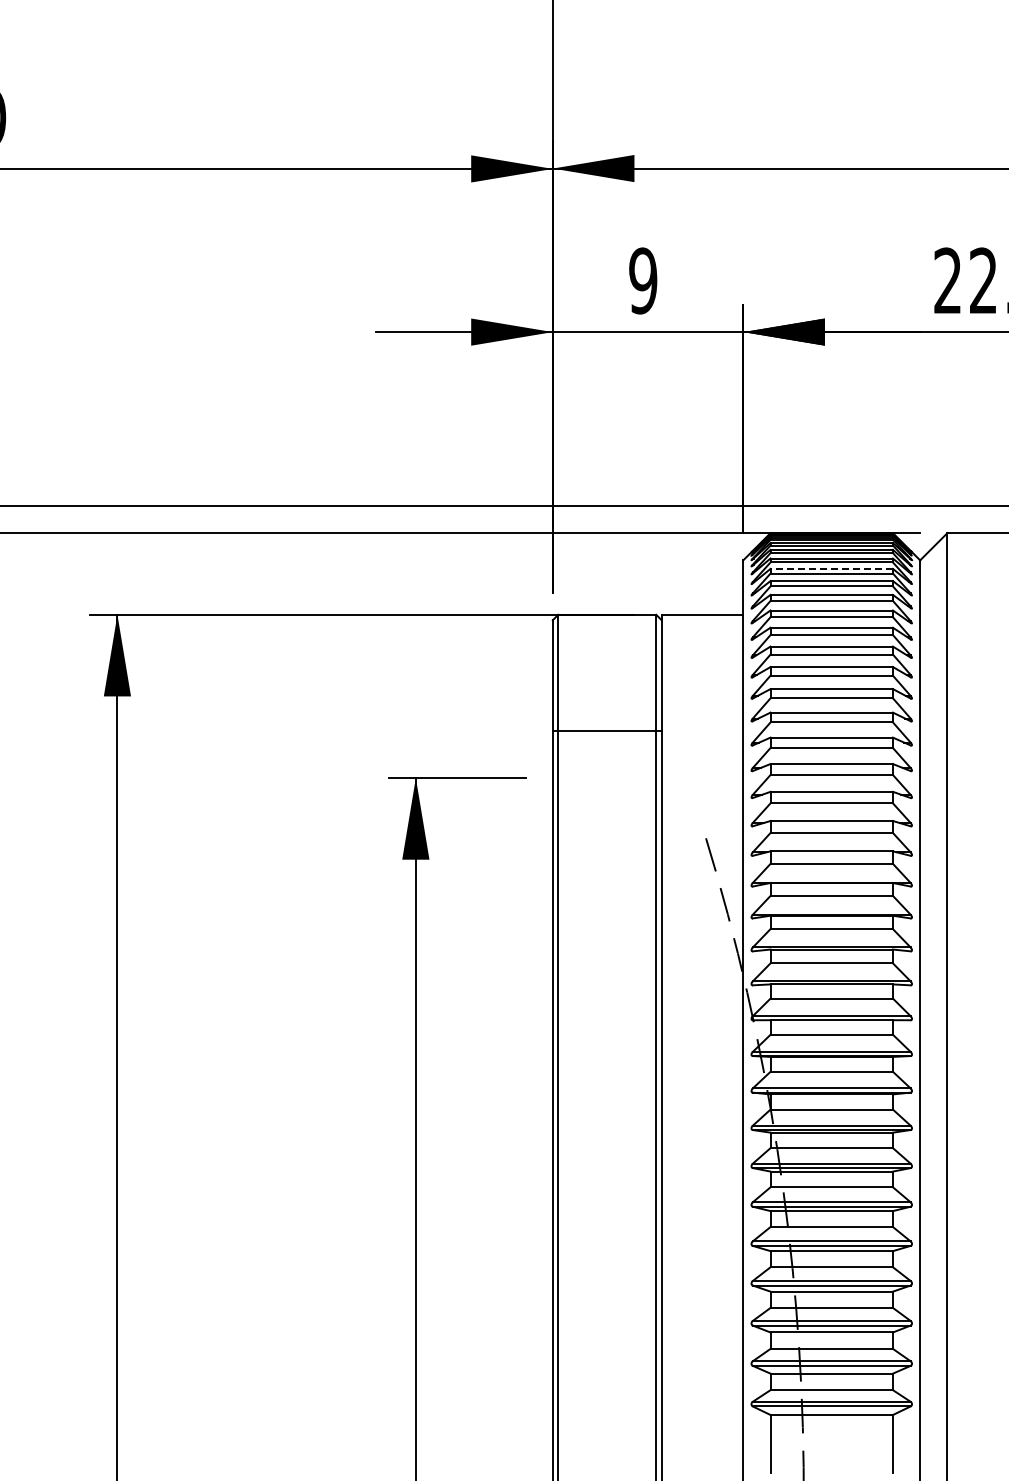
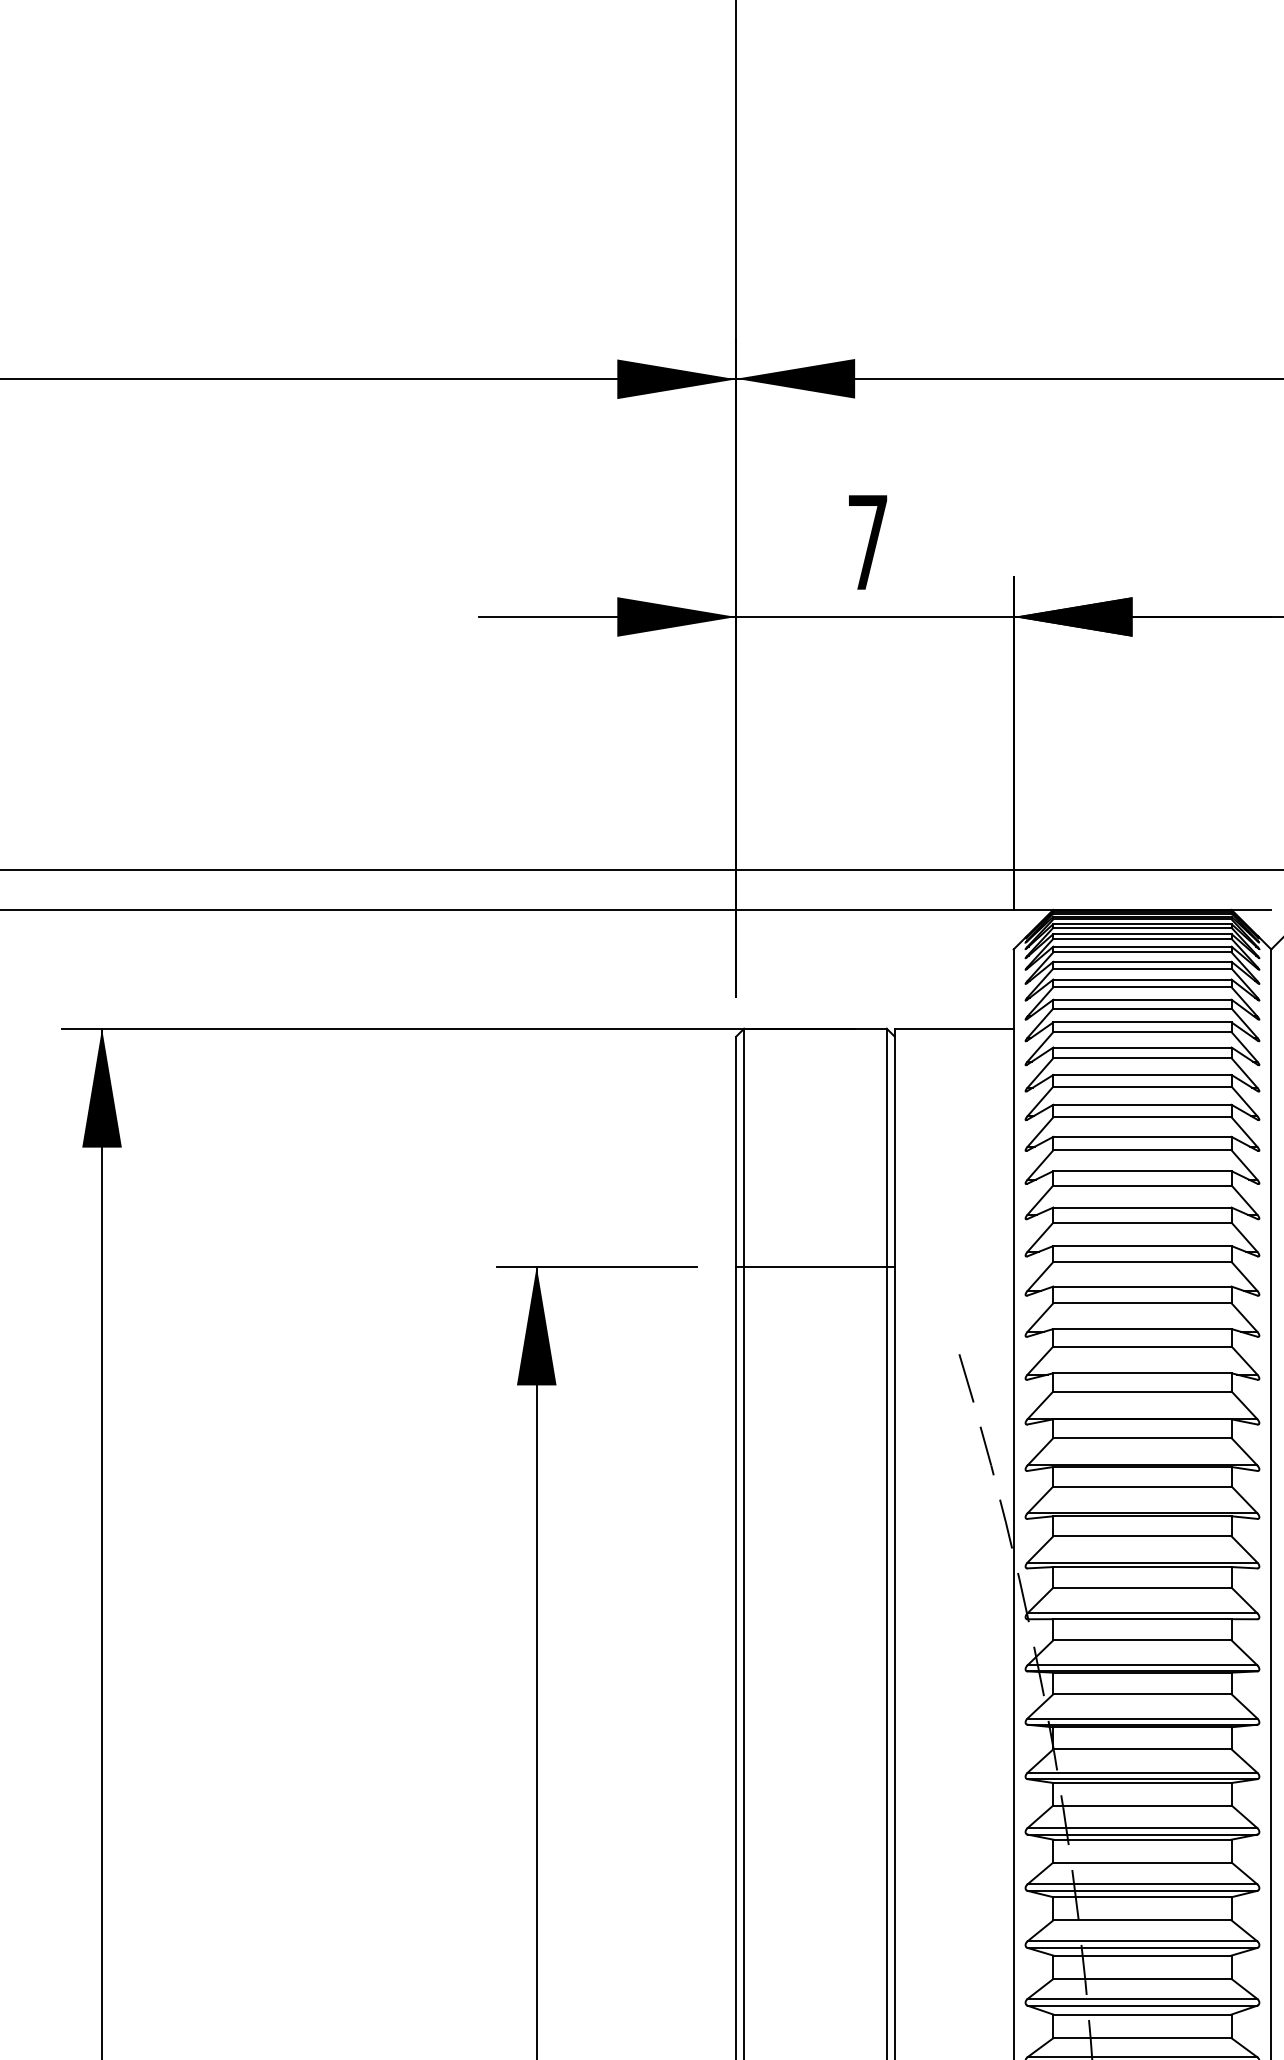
text: (643, 280) -> (868, 541), 9 -> 7
line: (831, 568) -> (1142, 961), dashed -> solid
line: (606, 731) -> (814, 1267), moved

